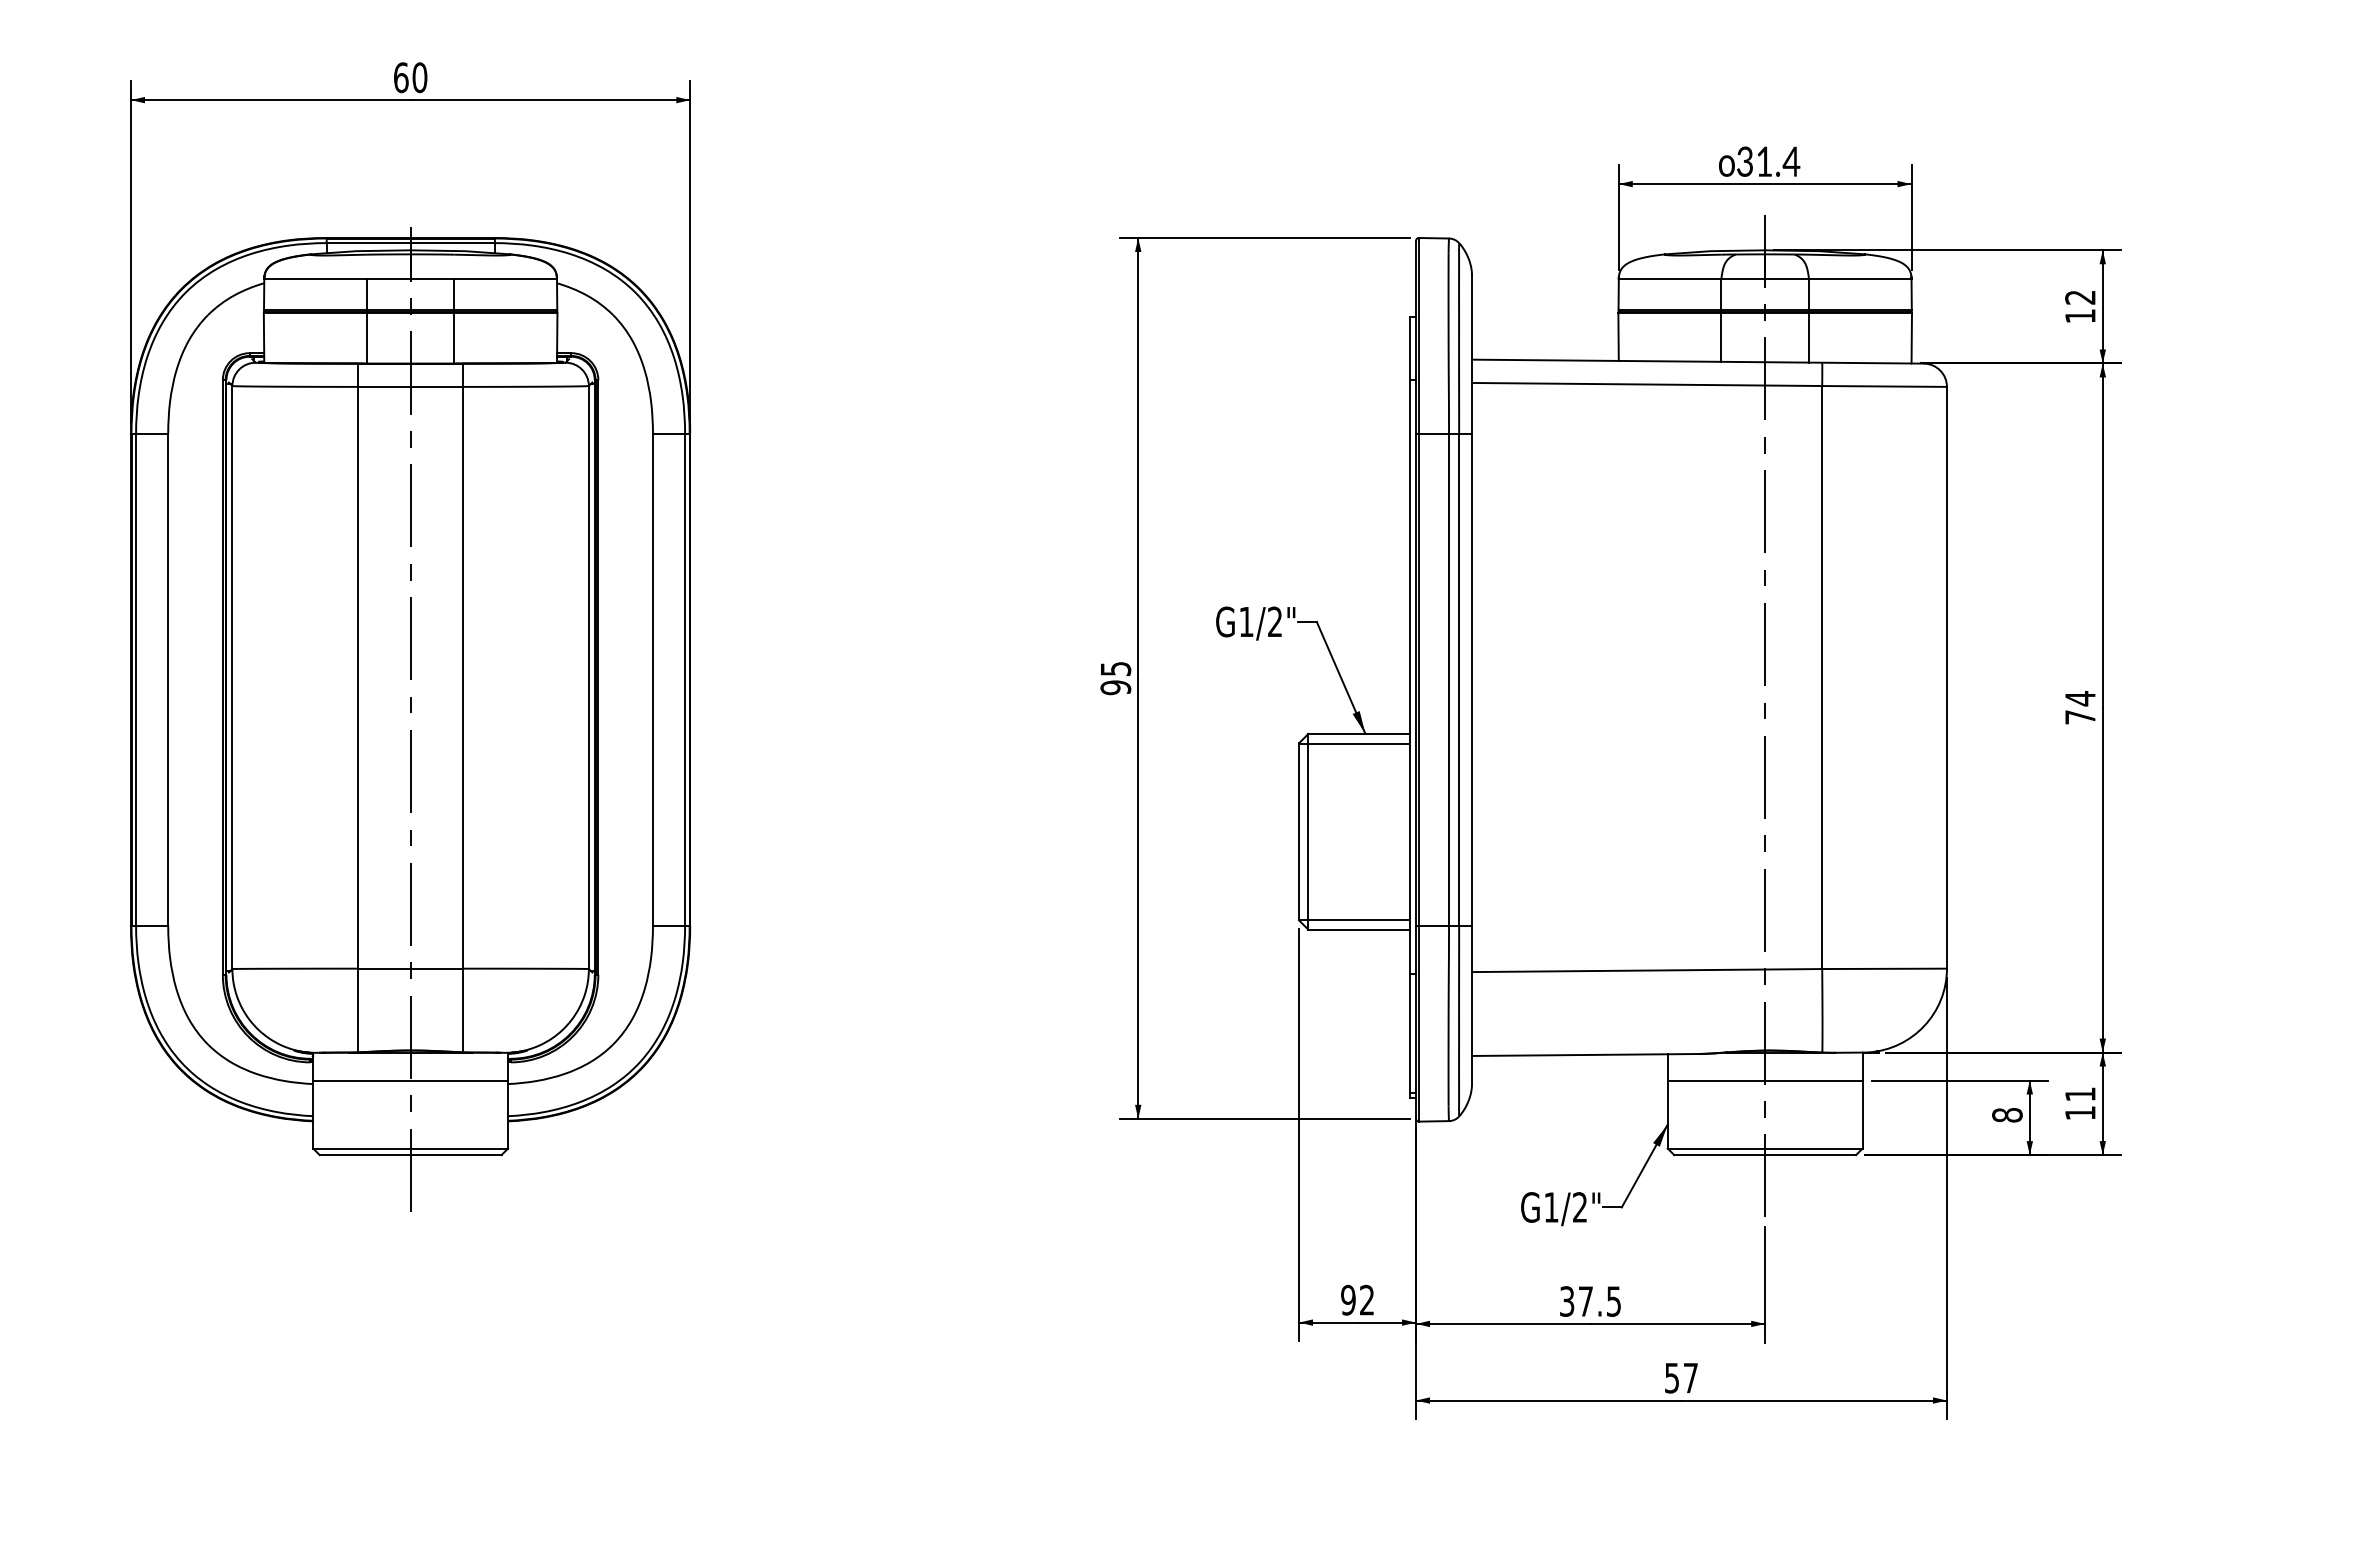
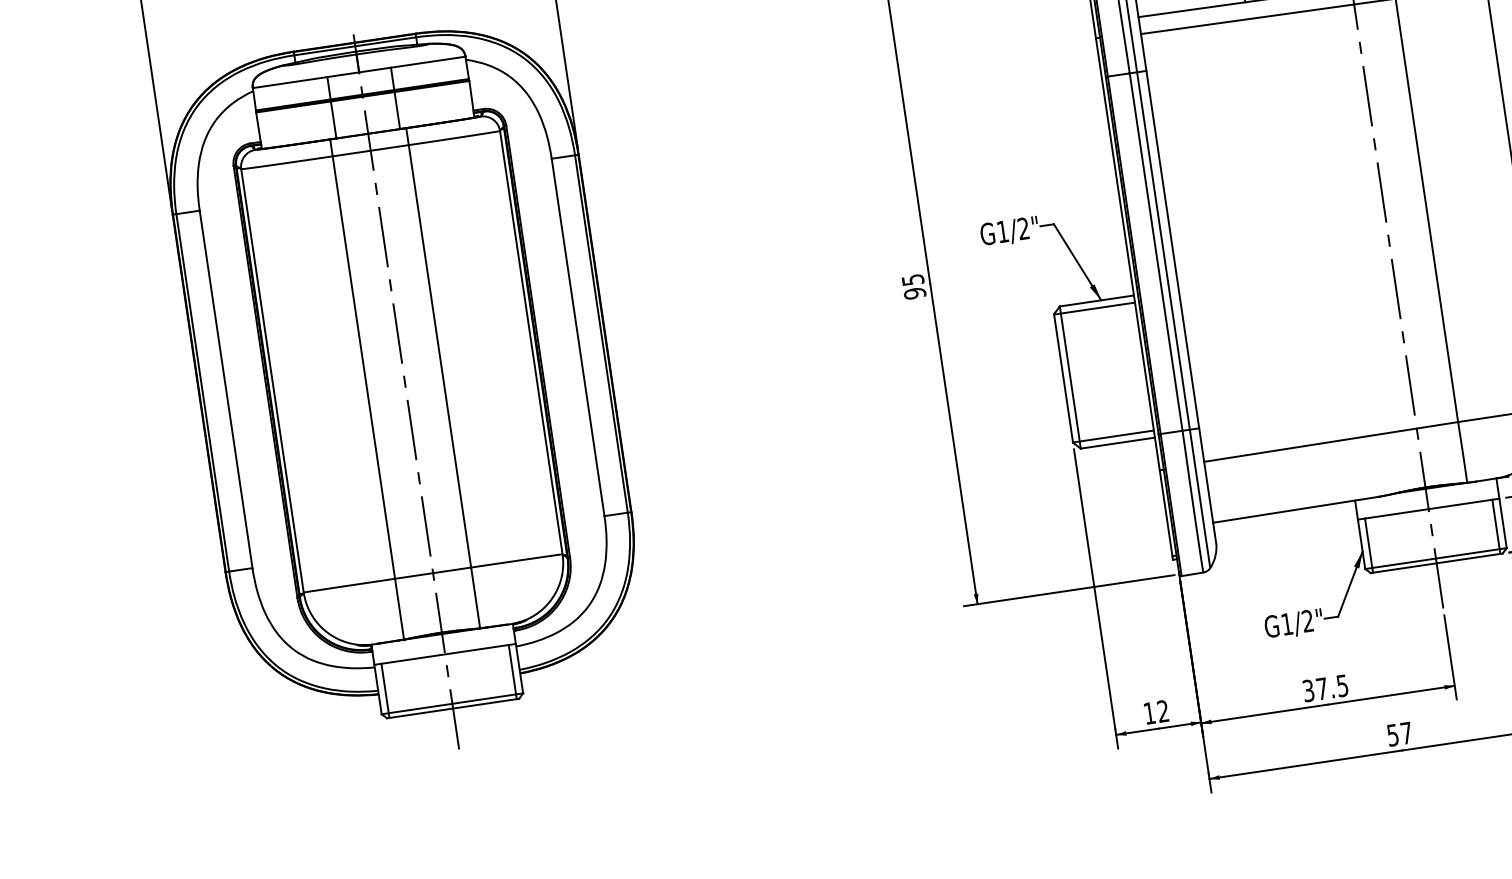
line: (322, 1117) -> (385, 690), added
line: (498, 1117) -> (512, 671), added
line: (1677, 1117) -> (1368, 545), added
line: (1852, 1117) -> (1496, 526), added
text: (1348, 1299) -> (1149, 712), 92 -> 12

